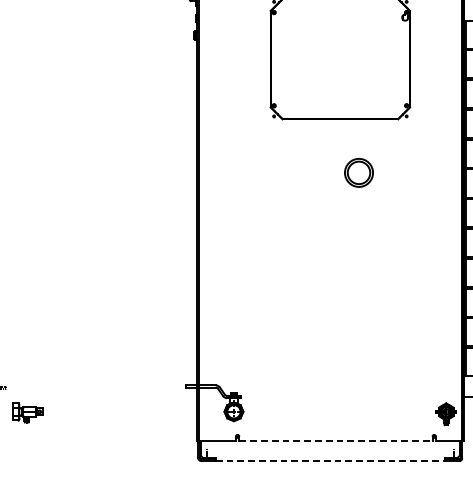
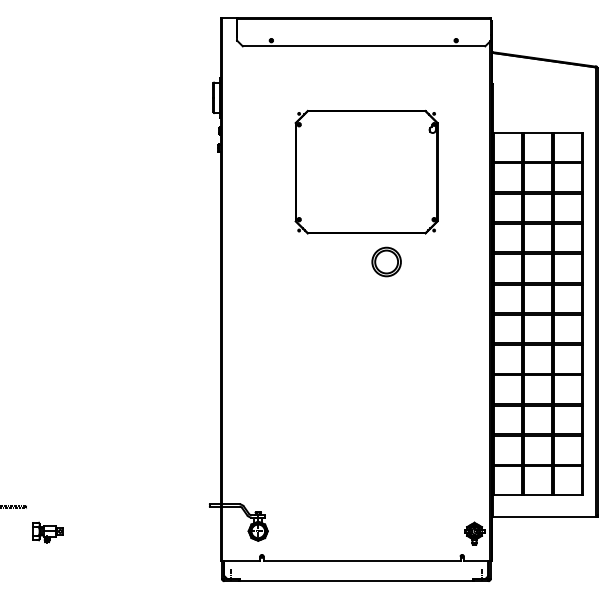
part: (358, 172) -> (386, 261), moved
line: (336, 441) -> (362, 561), dashed -> solid
line: (330, 461) -> (356, 581), dashed -> solid

